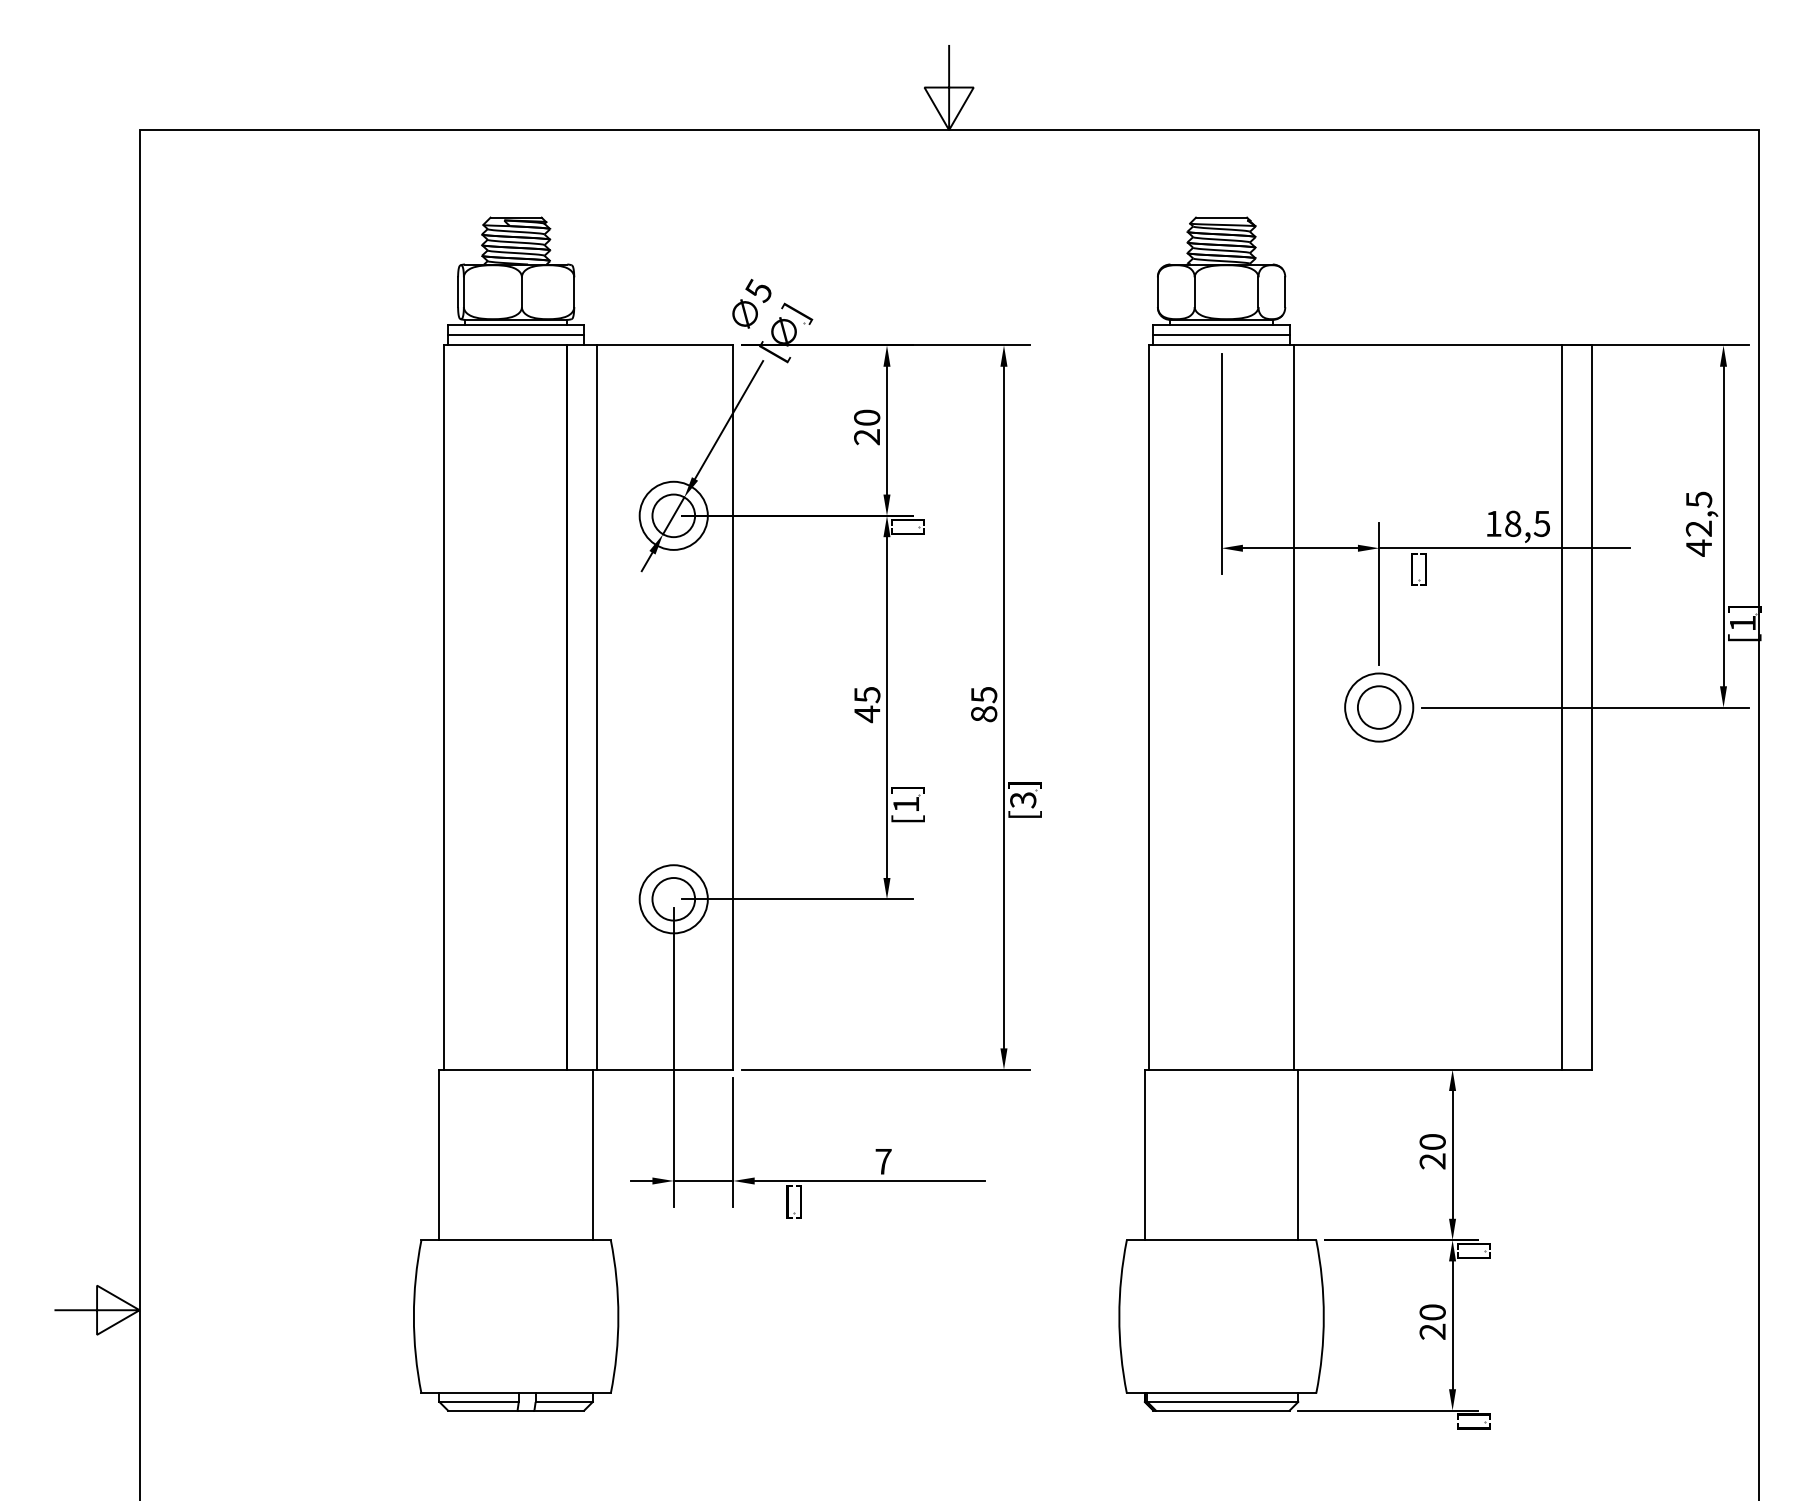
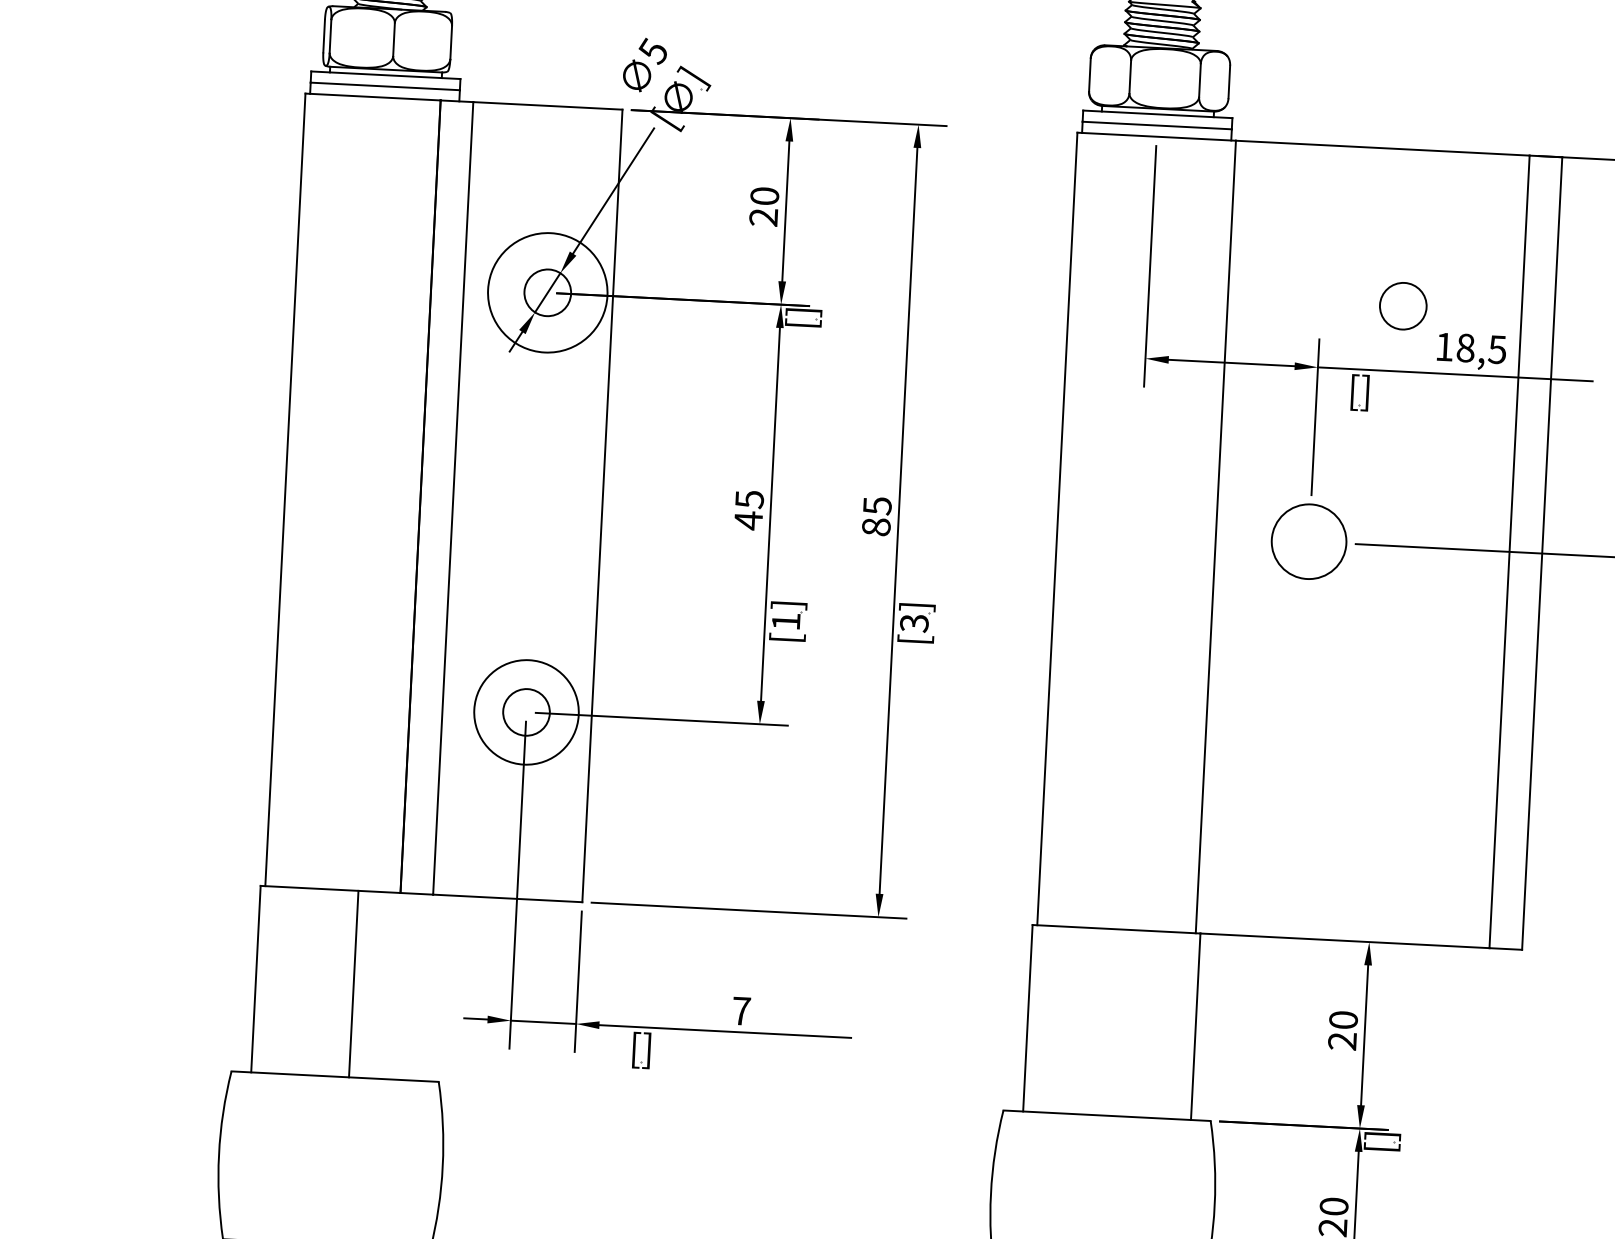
circle: (673, 515) -> (547, 292), size x1.6
circle: (1379, 707) -> (1403, 306), moved
circle: (673, 899) -> (526, 712), size x1.4
line: (592, 1154) -> (353, 983), moved

